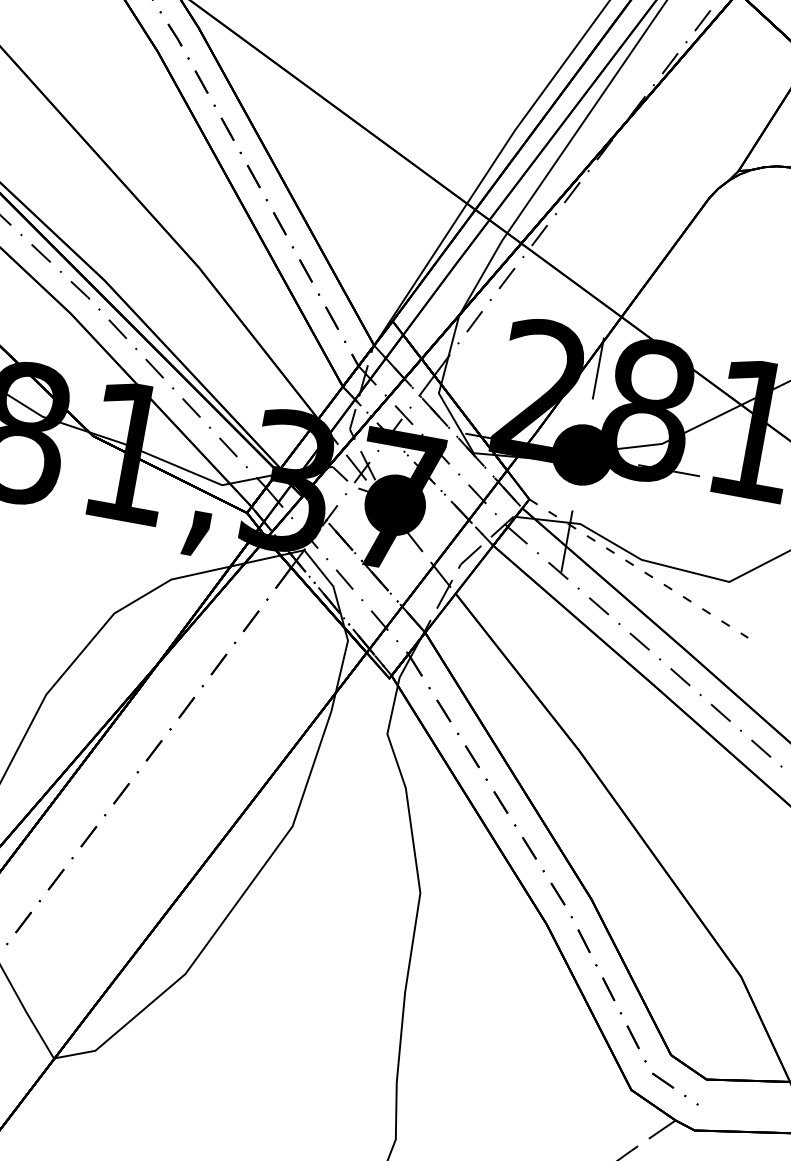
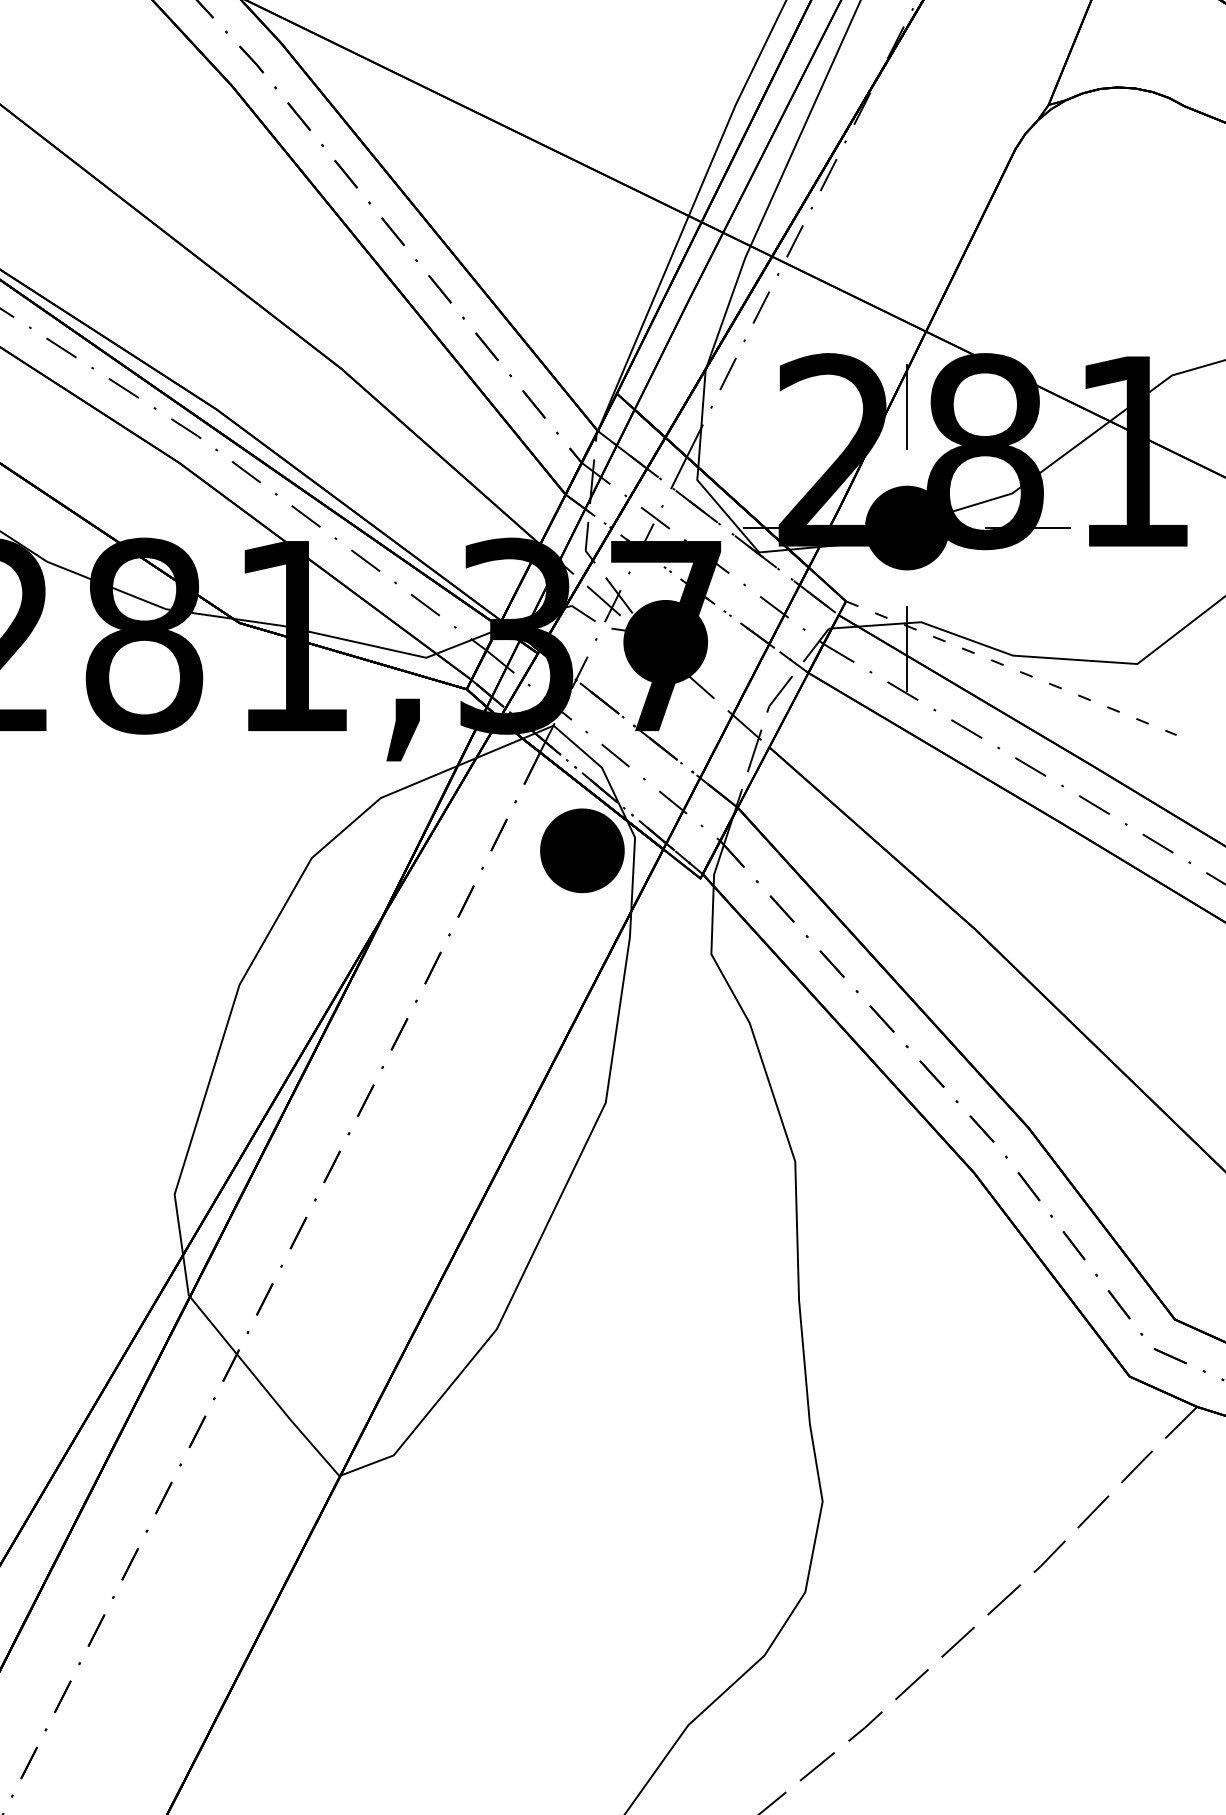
part: (308, 643) -> (582, 850), added

